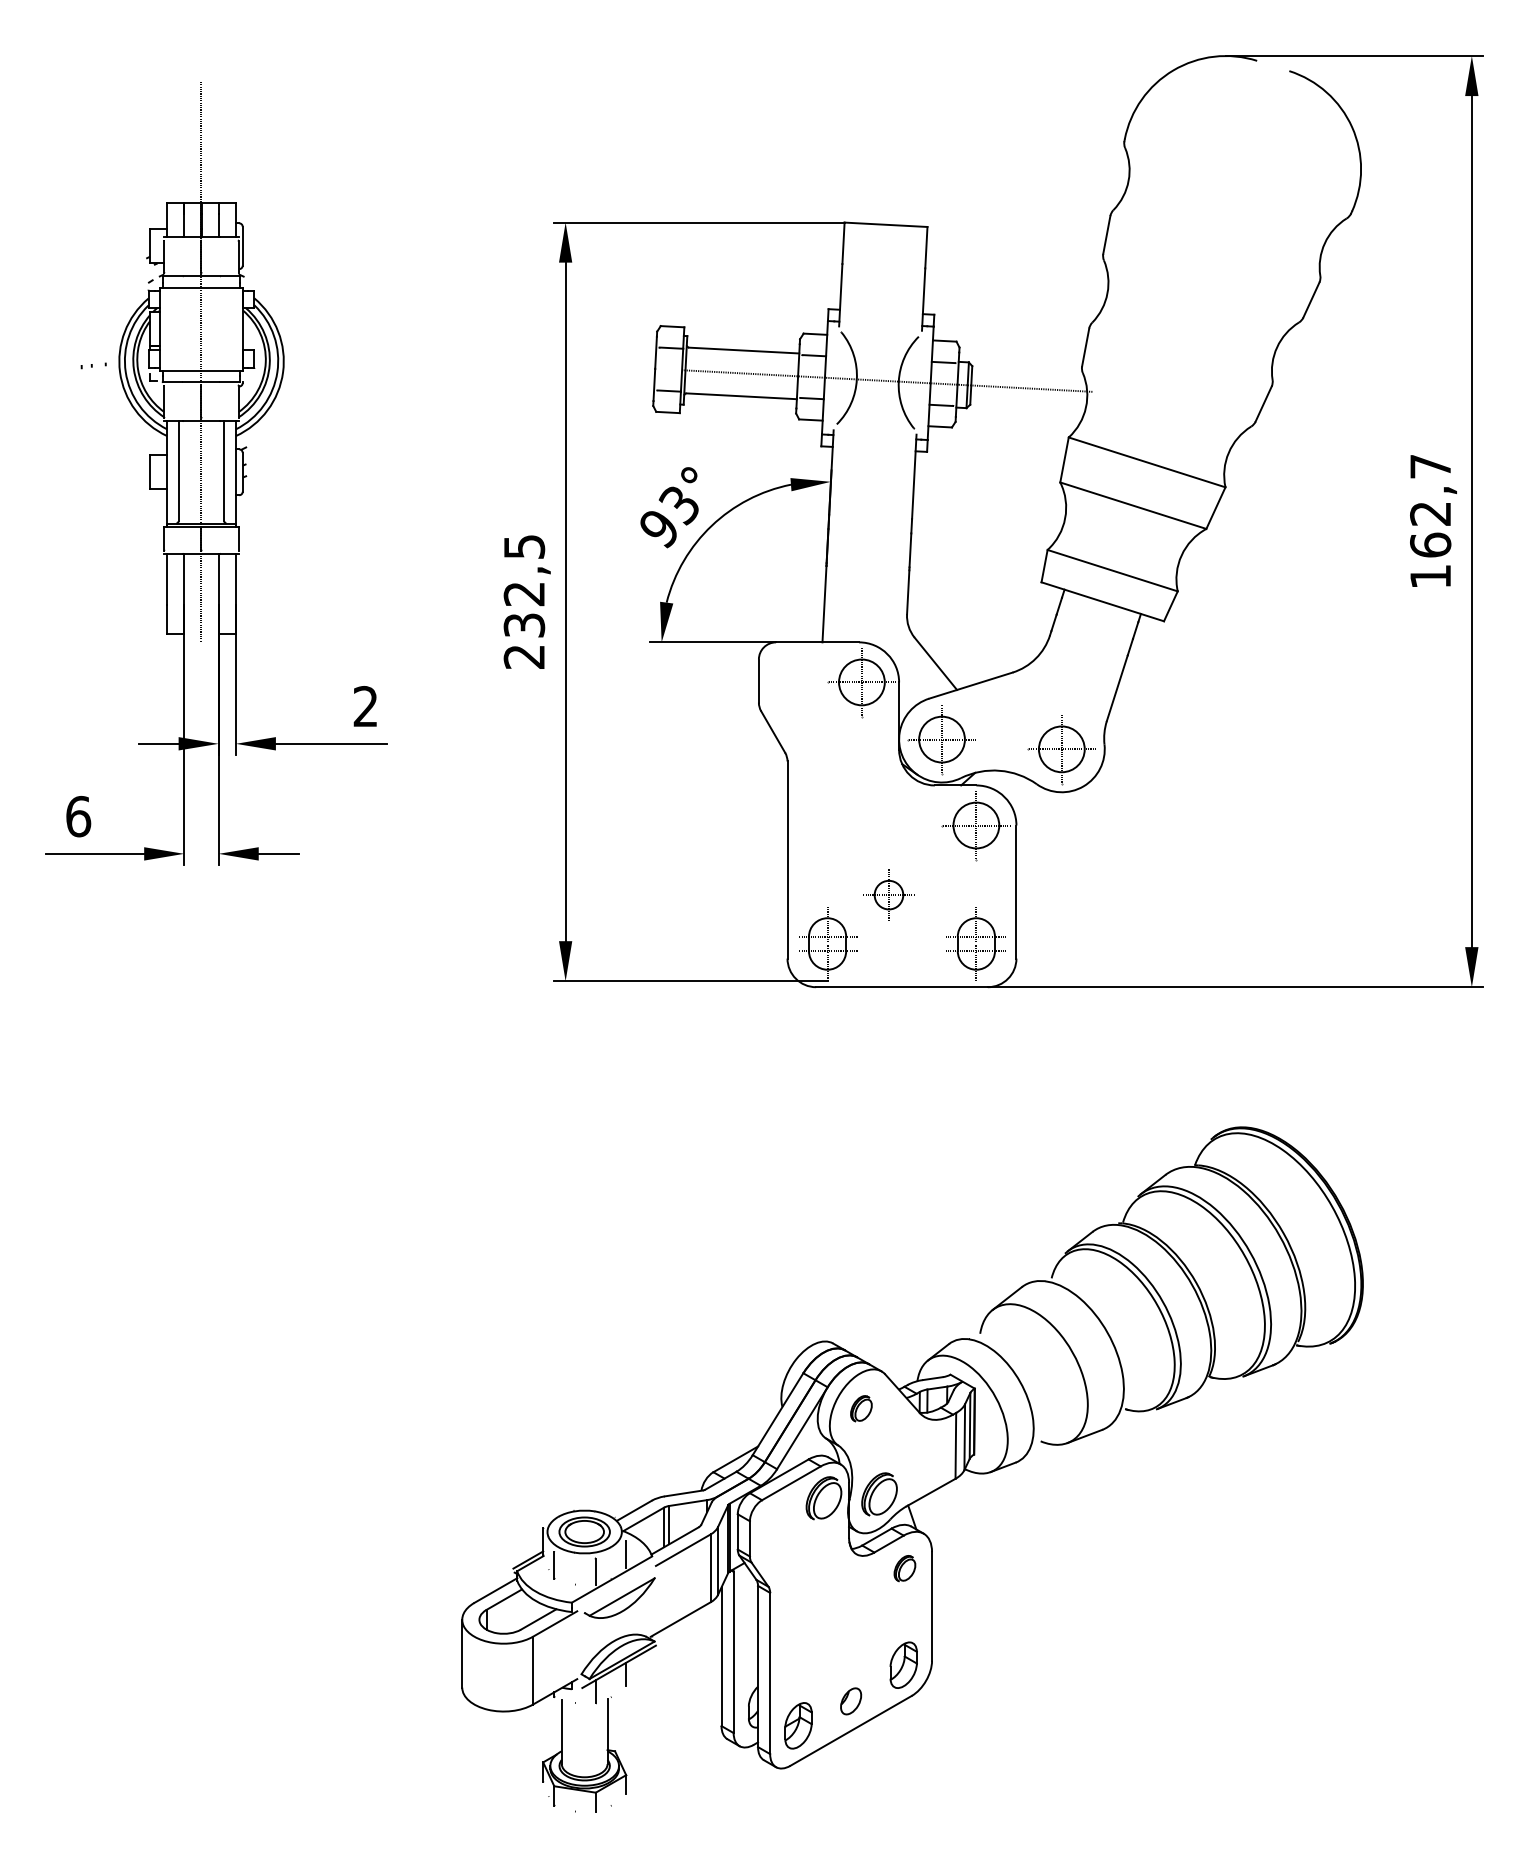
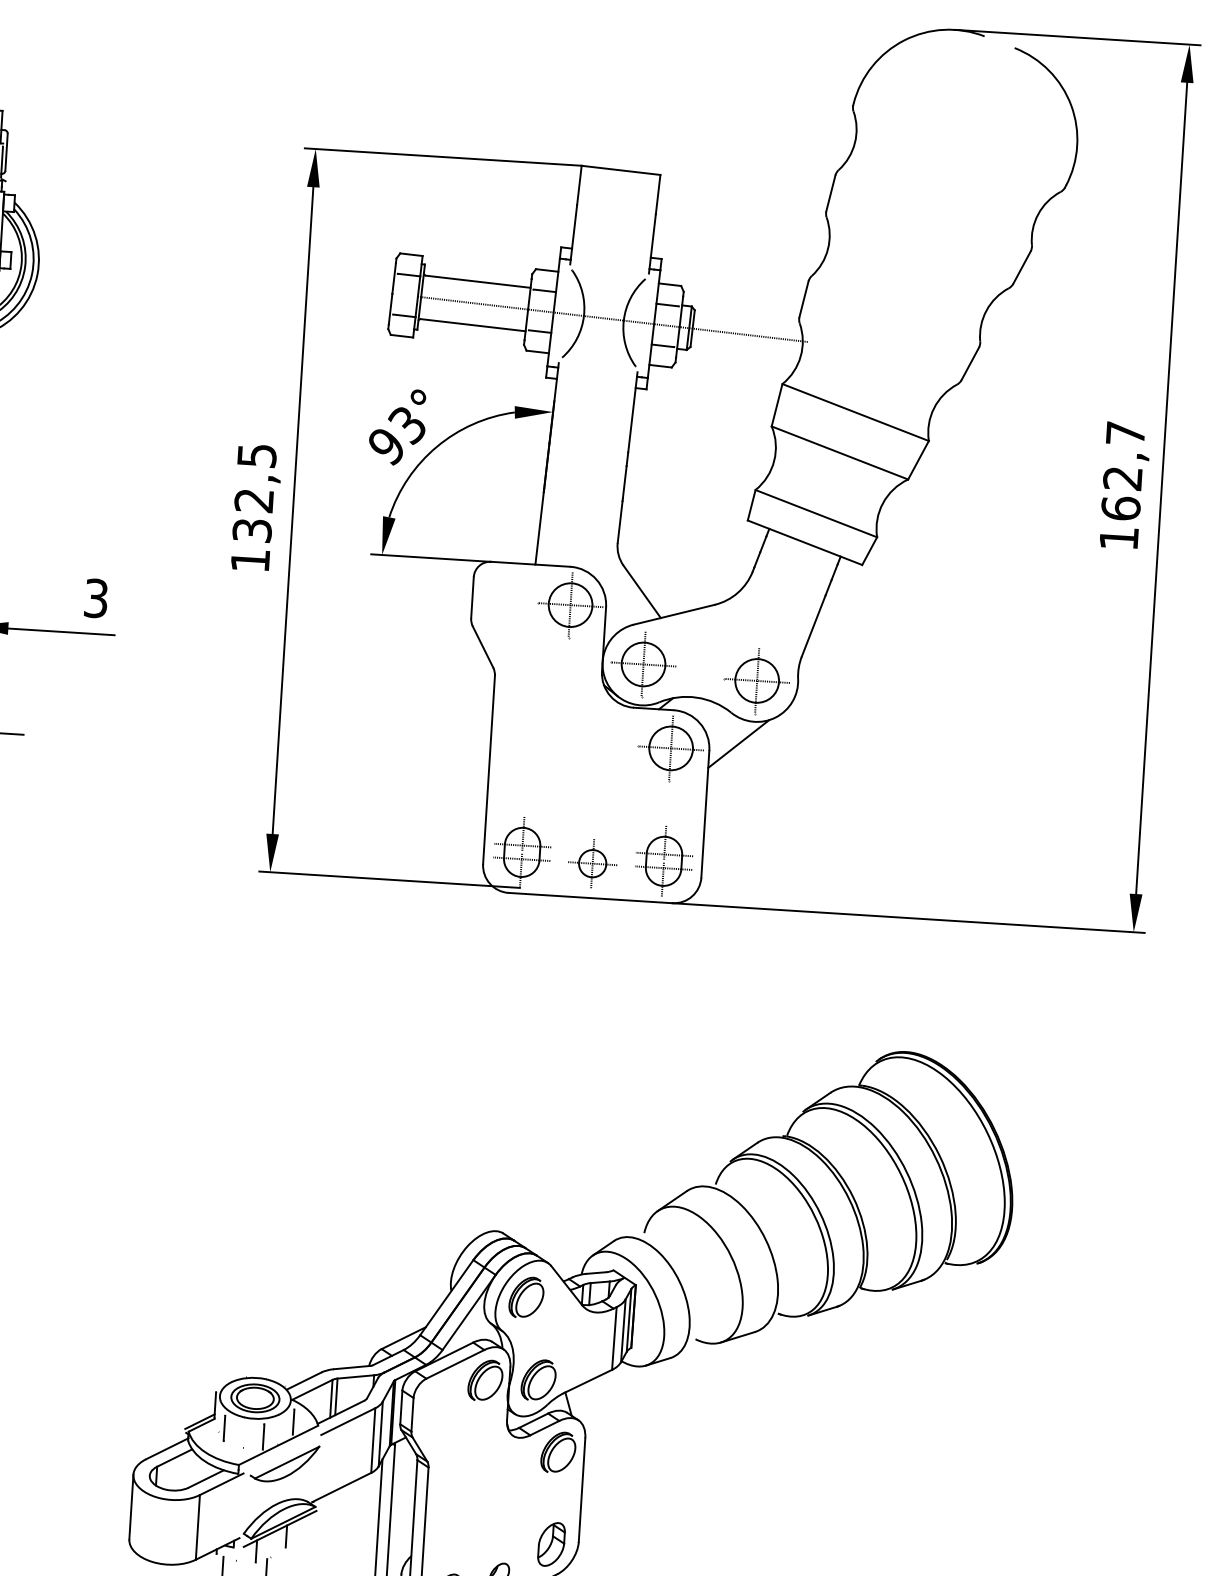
text: (523, 656) -> (249, 560), 232,5 -> 132,5
text: (365, 706) -> (95, 598), 2 -> 3
line: (1046, 816) -> (738, 744), added
part: (888, 894) -> (592, 863), moved
part: (861, 1408) -> (526, 1297), size x1.67
part: (904, 1568) -> (558, 1452), size x1.67

